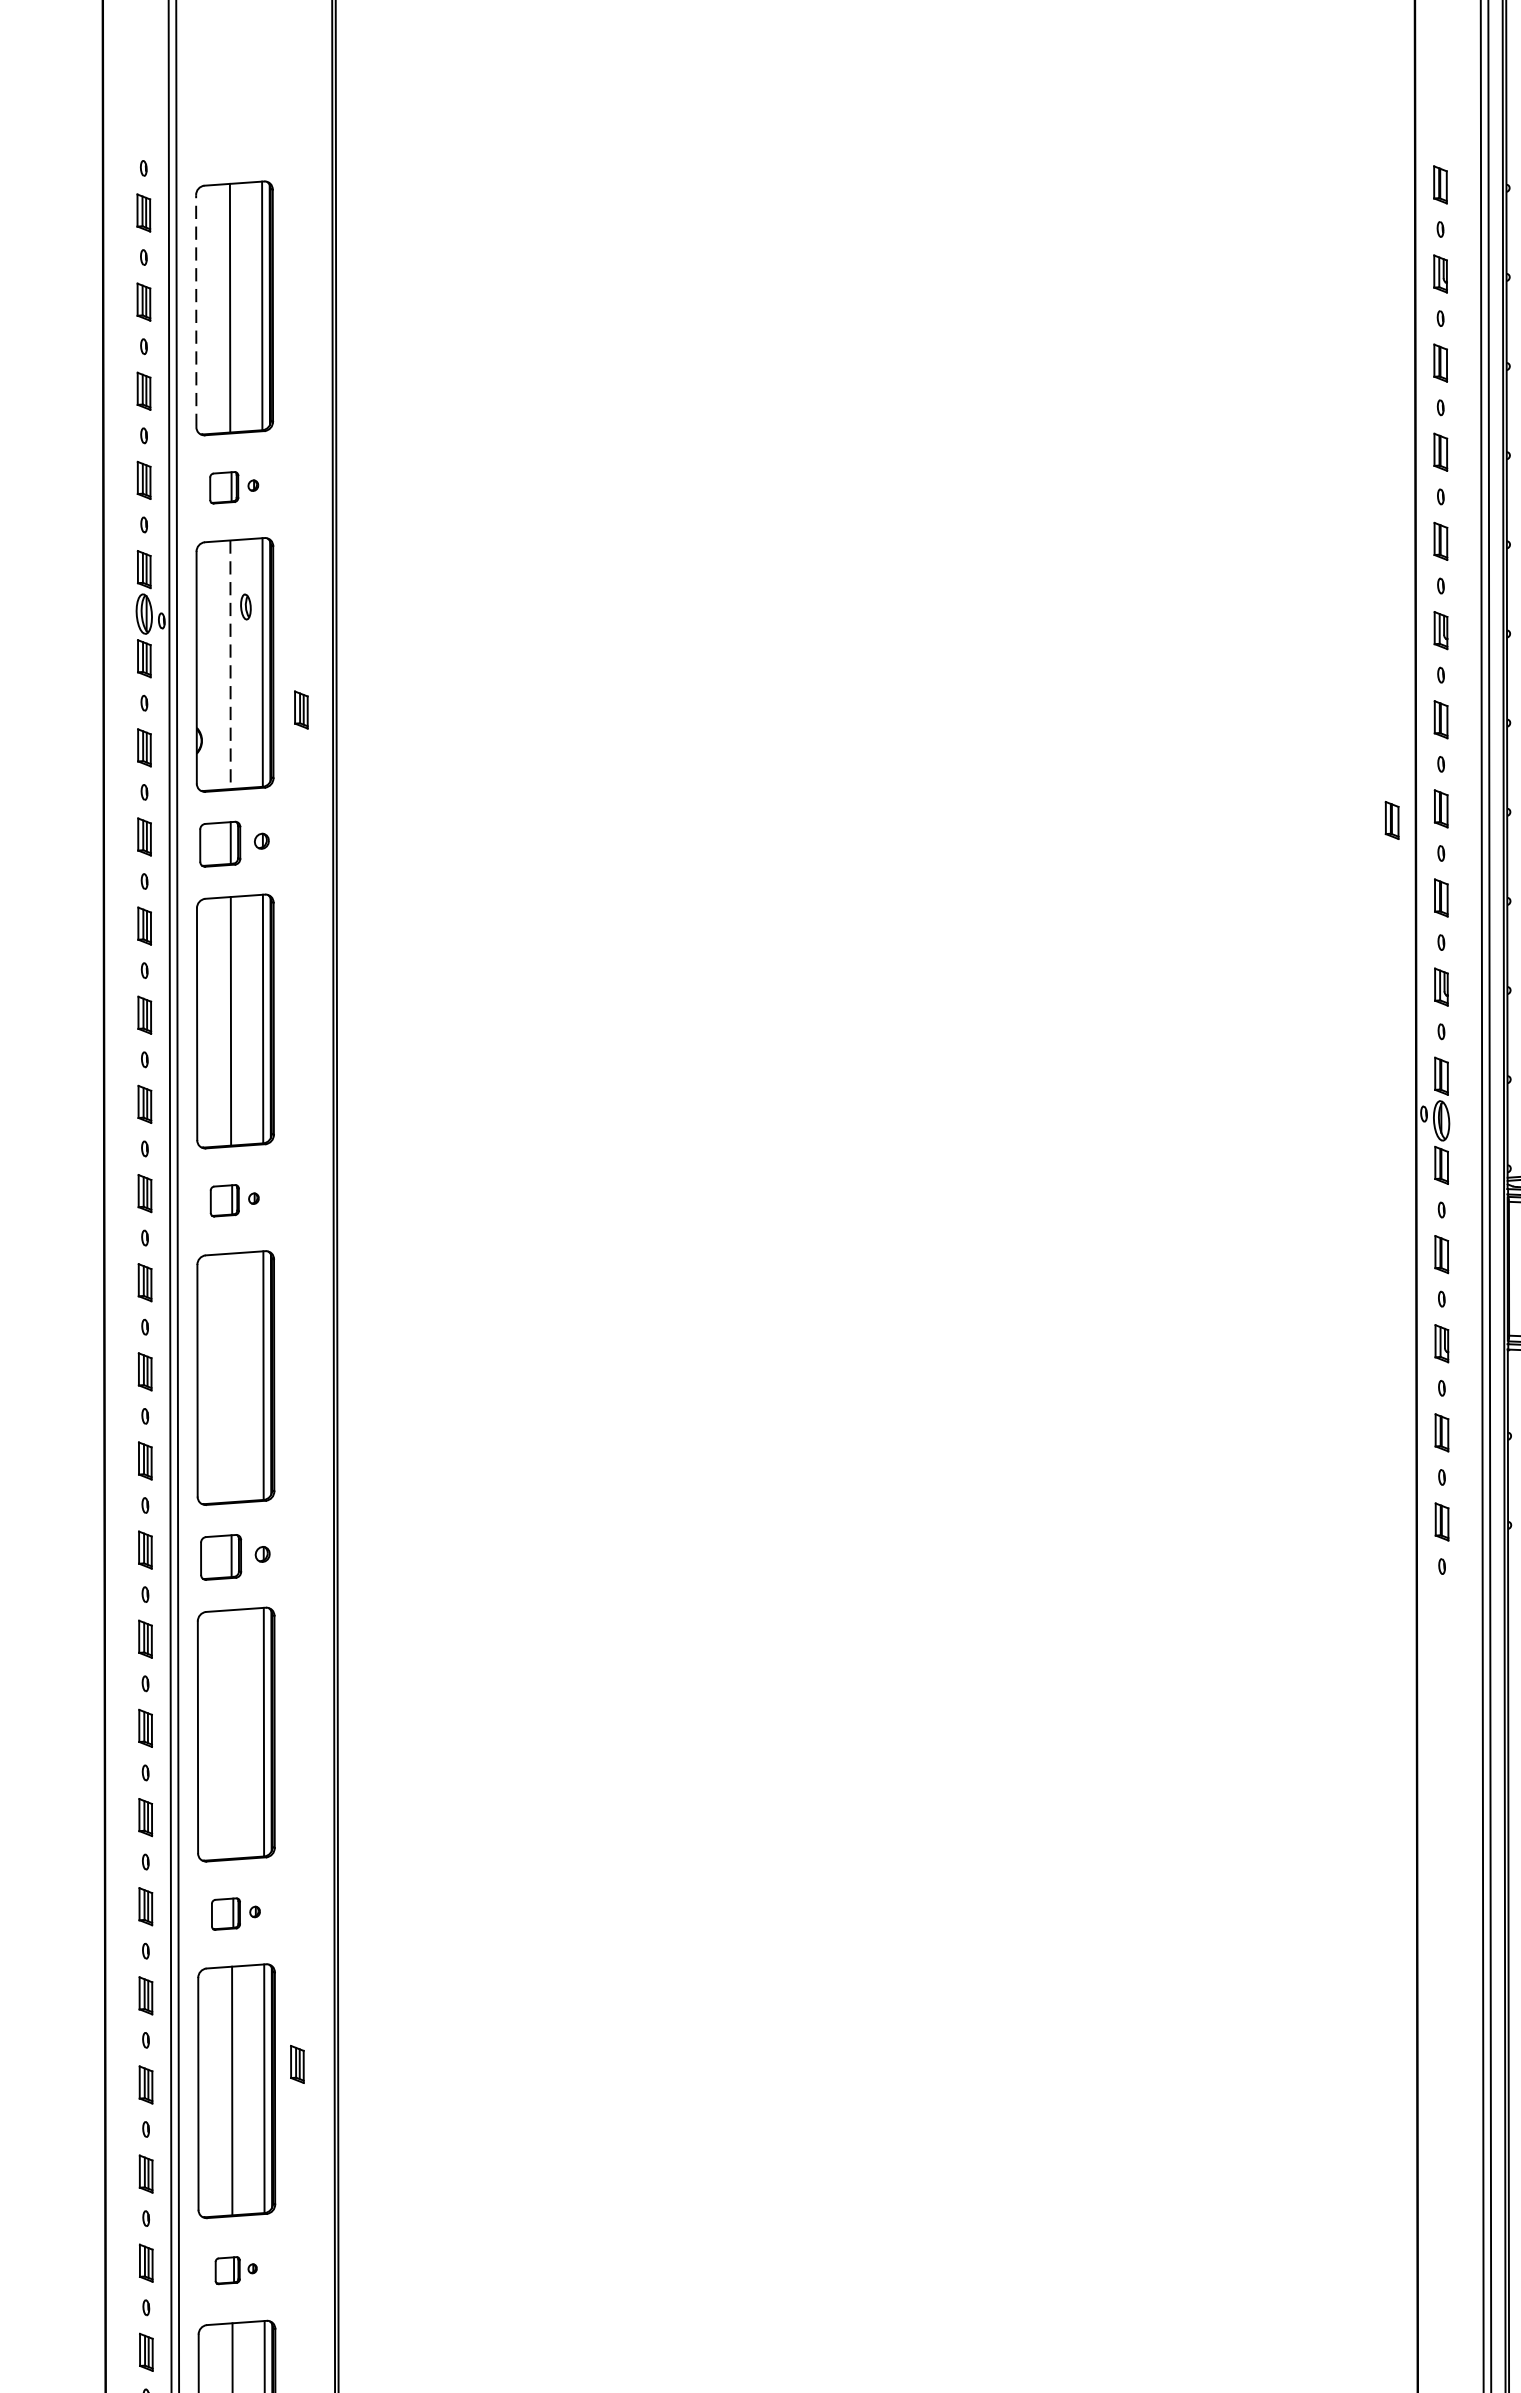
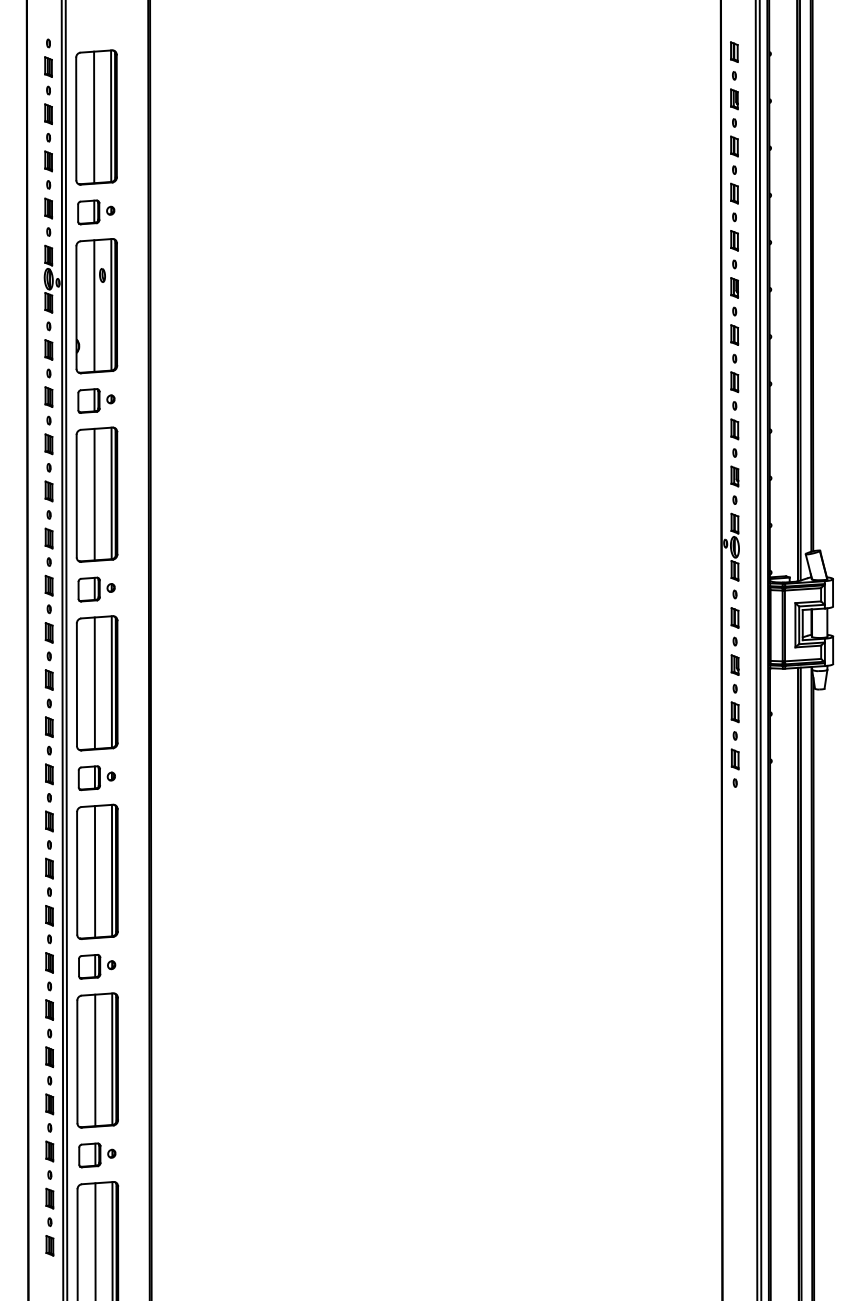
line: (196, 310) -> (76, 118), dashed -> solid
part: (234, 487) -> (96, 212), size x1.43
line: (230, 665) -> (94, 306), dashed -> solid
part: (300, 709) -> (131, 329), removed
part: (1391, 820) -> (708, 388), removed
part: (234, 1200) -> (96, 589), size x1.43
line: (230, 1376) -> (94, 682), added
line: (230, 1733) -> (94, 871), added
part: (236, 1913) -> (97, 966), size x1.43
part: (296, 2064) -> (129, 1046), removed
part: (236, 2270) -> (97, 1155), size x1.67

